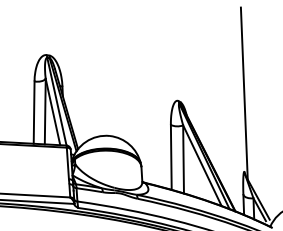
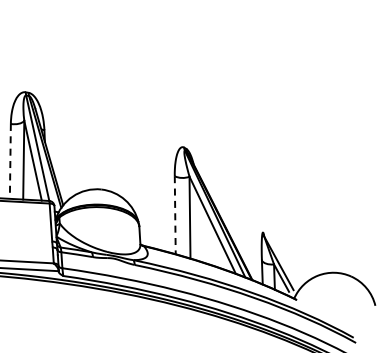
line: (243, 93) -> (262, 138), removed
line: (34, 112) -> (10, 161), solid -> dashed
line: (171, 157) -> (175, 215), solid -> dashed

